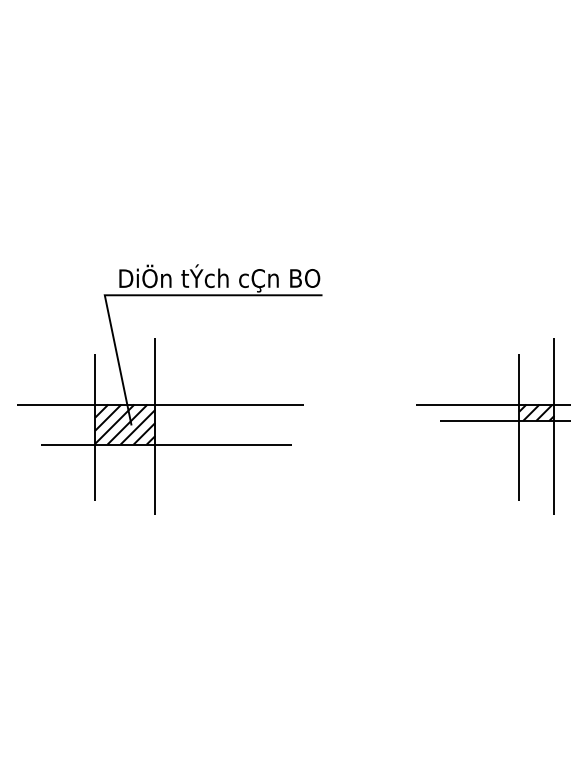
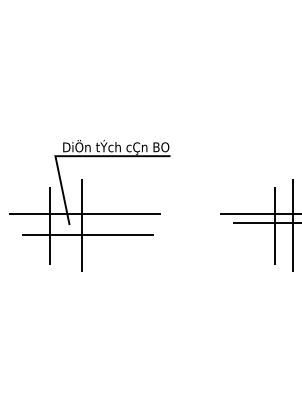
hatch: (536, 411) -> (283, 217), removed
hatch: (125, 424) -> (66, 224), removed

